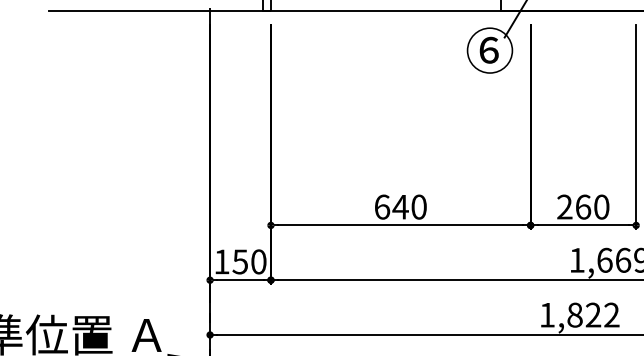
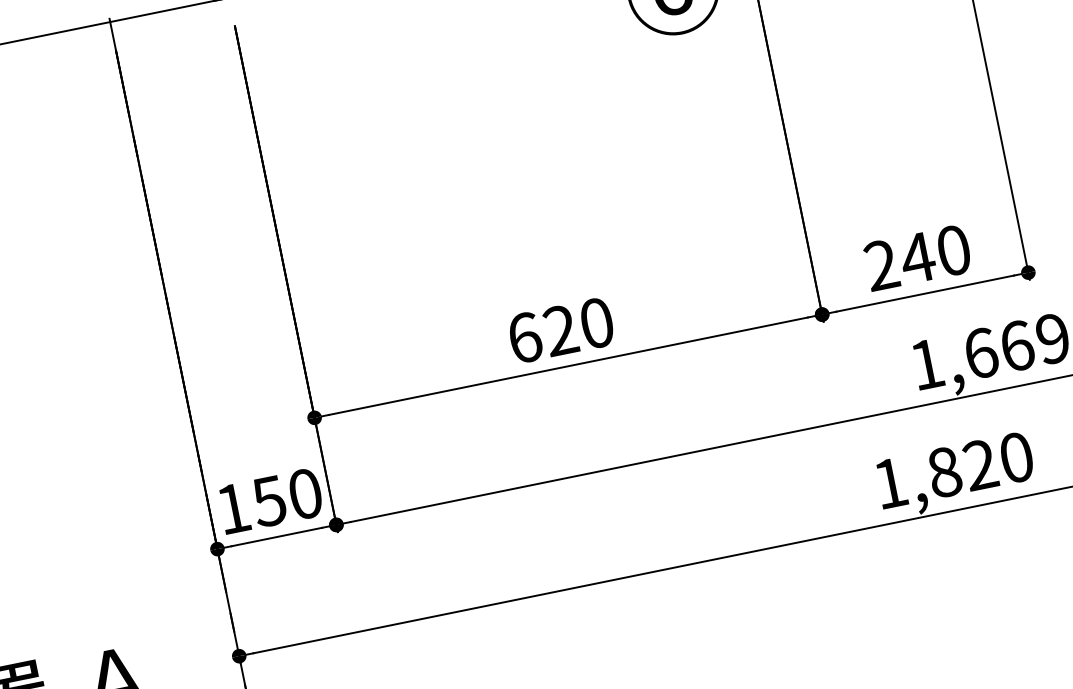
text: (400, 206) -> (560, 329), 640 -> 620
text: (582, 206) -> (915, 256), 260 -> 240
text: (611, 314) -> (1015, 456), 1,822 -> 1,820

